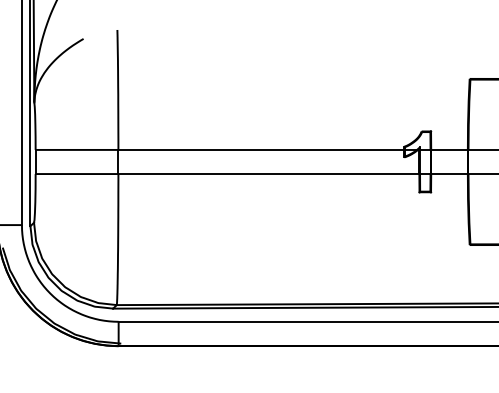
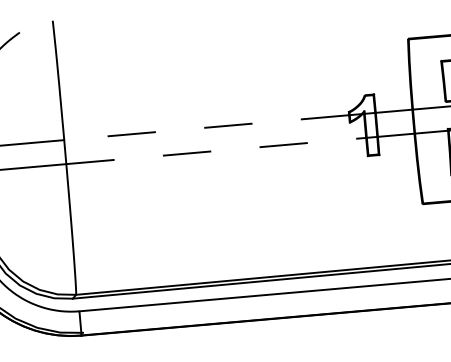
line: (261, 149) -> (206, 127), solid -> dashed
line: (269, 174) -> (216, 151), solid -> dashed

